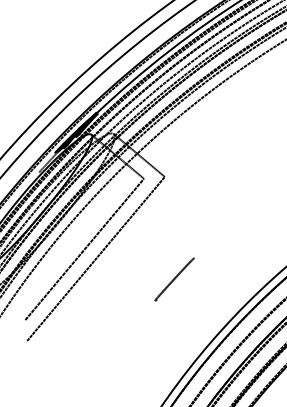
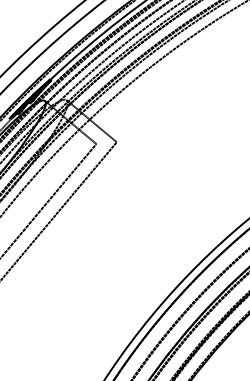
line: (174, 279) -> (126, 242), removed

